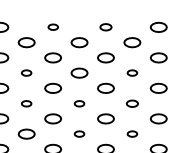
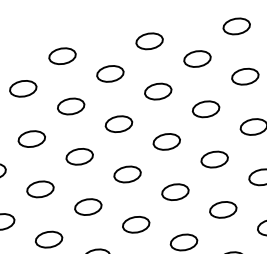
part: (53, 26) -> (62, 54), size x1.67
part: (105, 26) -> (148, 39), size x1.43
part: (26, 72) -> (31, 138), size x1.67
part: (132, 72) -> (206, 108), size x1.67
part: (26, 103) -> (40, 189), size x1.67
part: (79, 103) -> (127, 174), size x1.67
part: (132, 103) -> (214, 159), size x1.43
part: (79, 133) -> (135, 223), size x1.67
part: (132, 133) -> (223, 208), size x1.67

